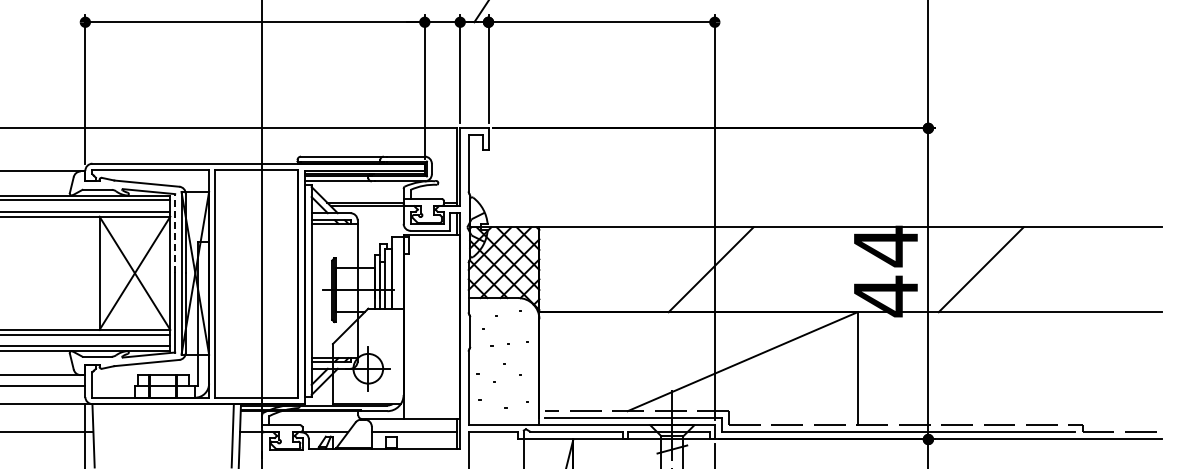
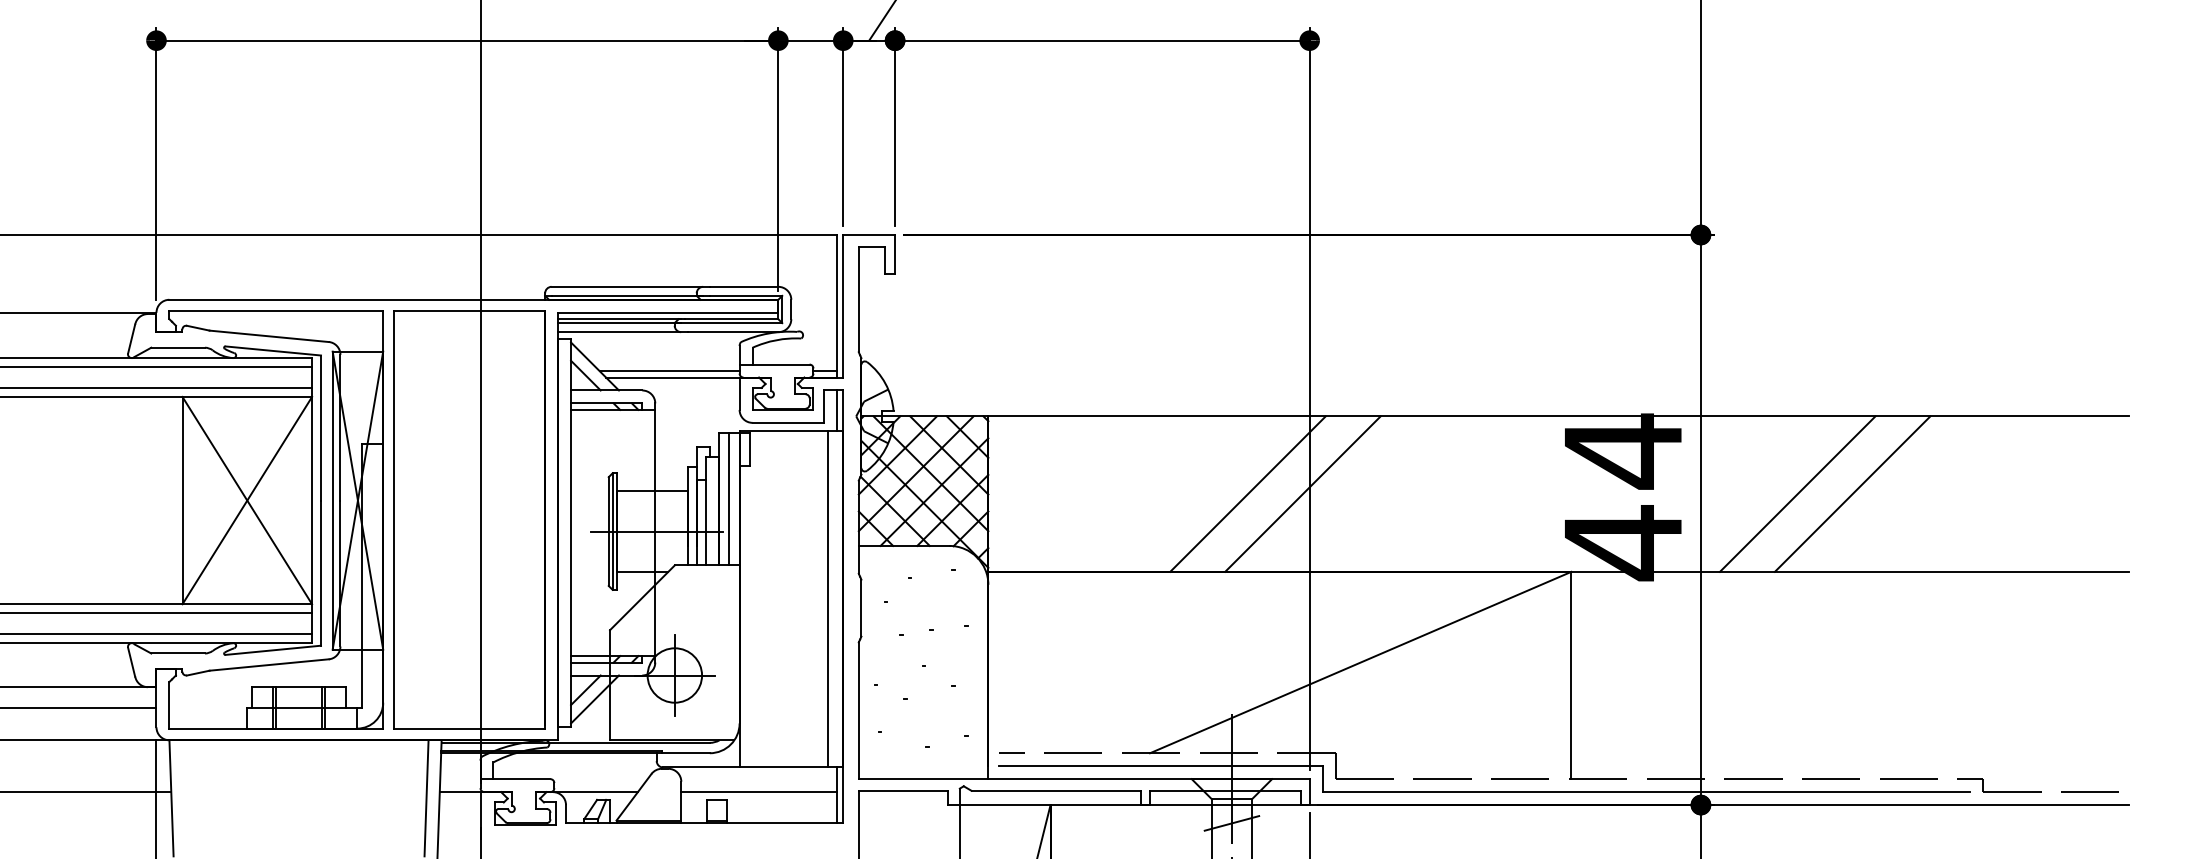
line: (175, 233) -> (321, 427), dashed -> solid
line: (680, 269) -> (1246, 493), added
line: (1010, 269) -> (1851, 493), added
line: (398, 272) -> (730, 499), added
line: (451, 326) -> (827, 598), added

